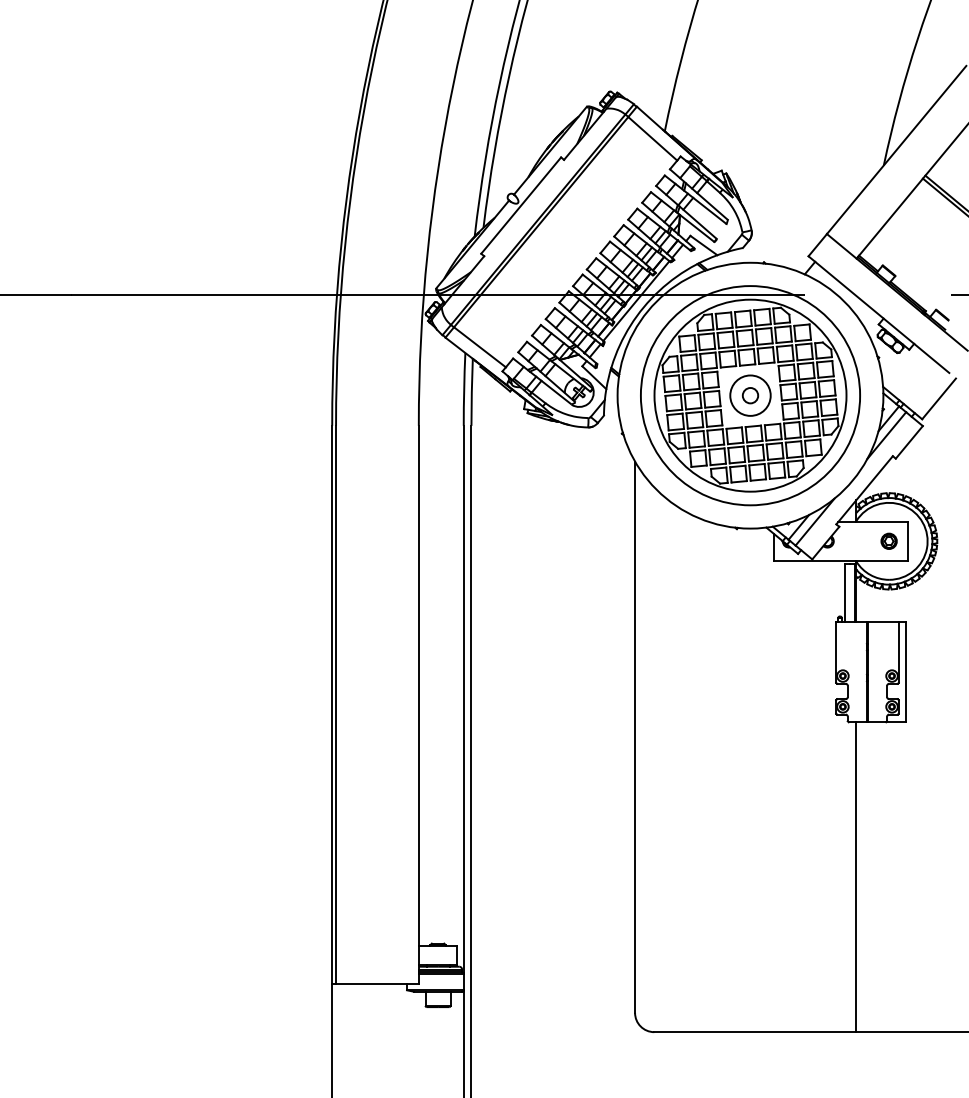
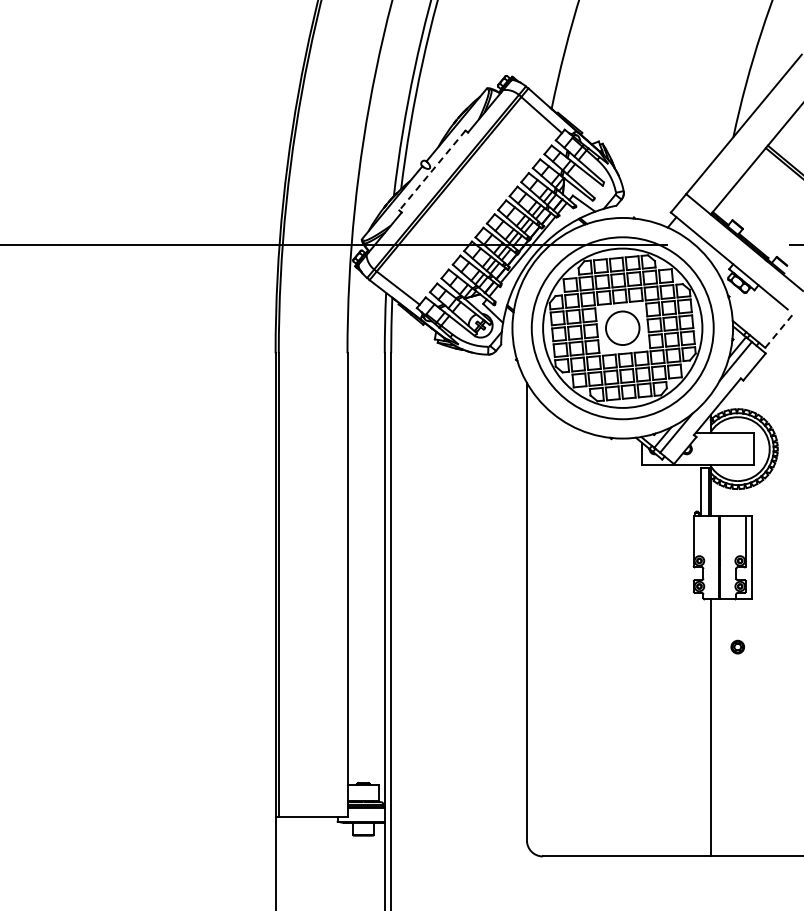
line: (521, 205) -> (432, 170), solid -> dashed
circle: (750, 395) -> (622, 328), removed
line: (939, 398) -> (779, 330), solid -> dashed
part: (888, 540) -> (737, 646), moved

